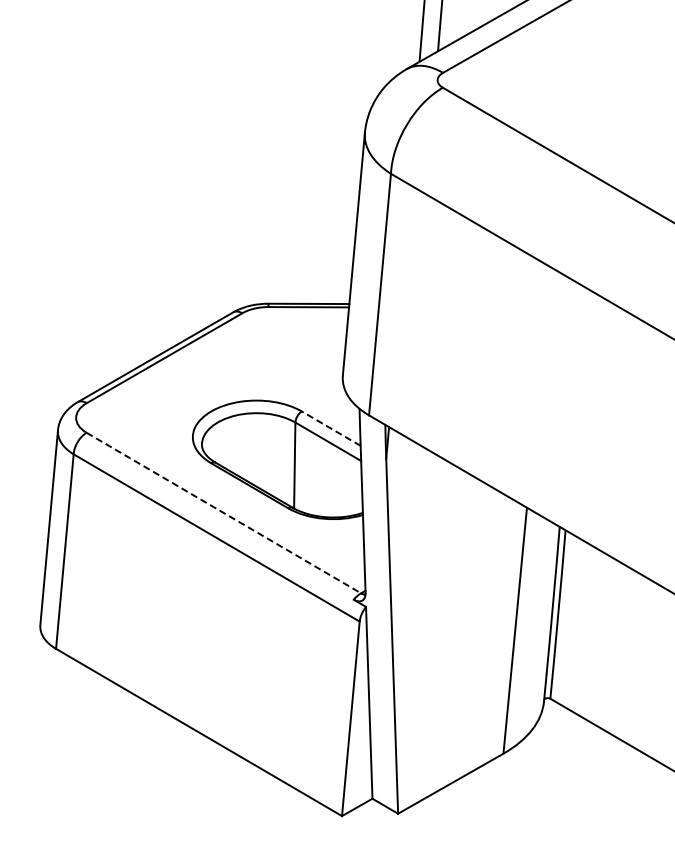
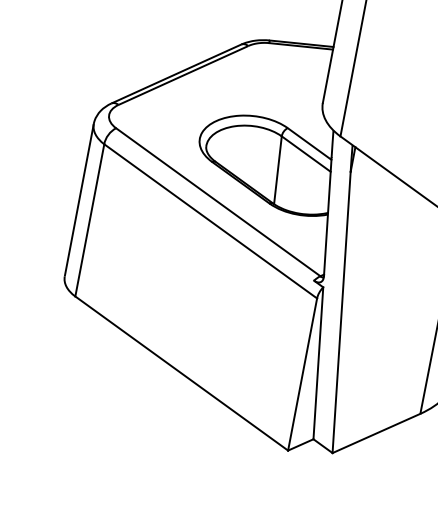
line: (330, 428) -> (309, 143), dashed -> solid
line: (223, 513) -> (217, 202), dashed -> solid

